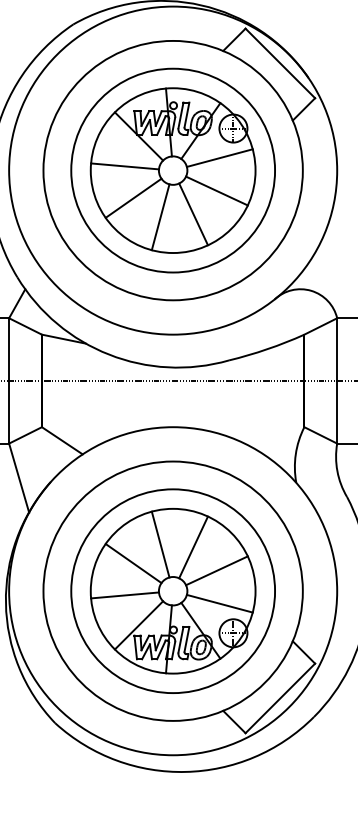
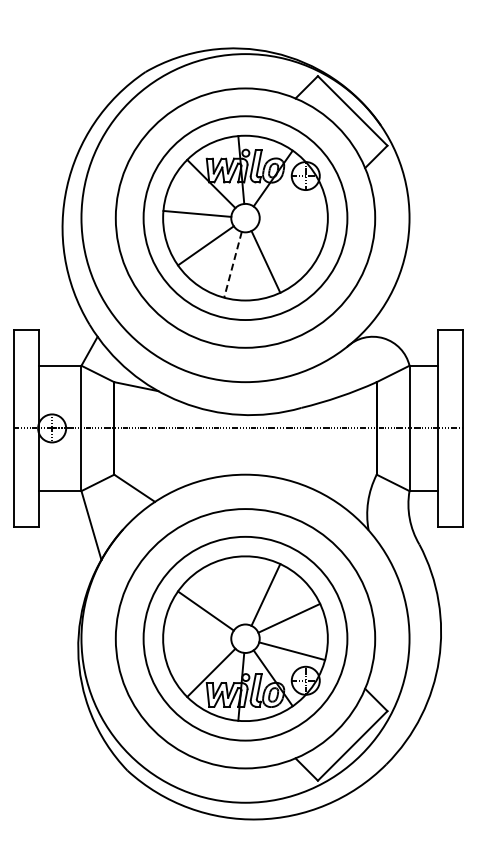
line: (220, 157) -> (292, 205), removed
line: (217, 190) -> (289, 238), removed
line: (160, 217) -> (232, 265), solid -> dashed
line: (160, 544) -> (232, 592), removed
line: (125, 594) -> (197, 642), removed

